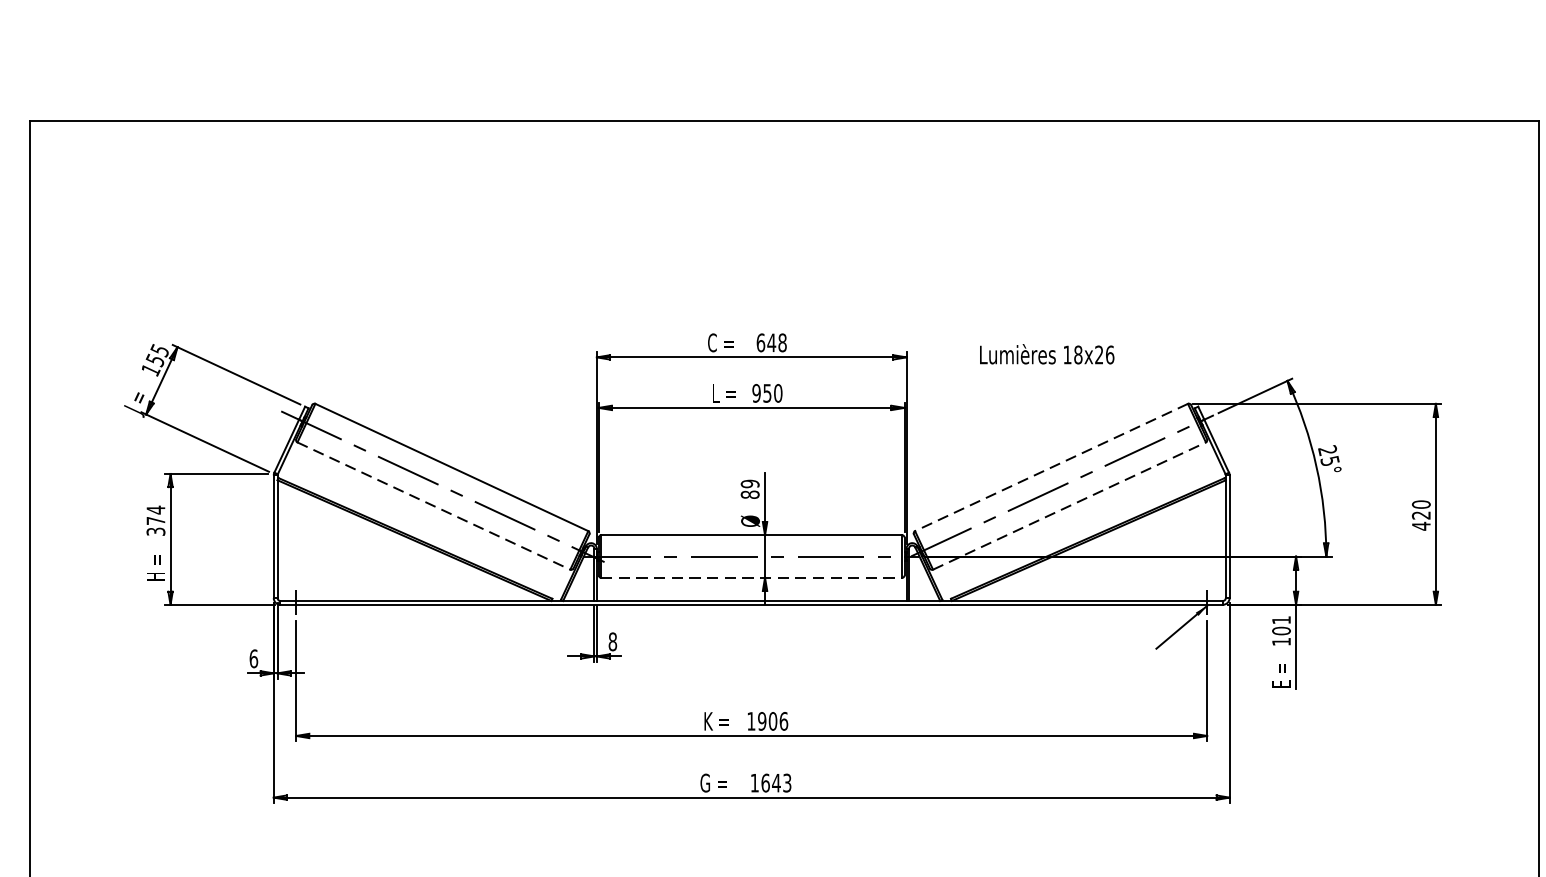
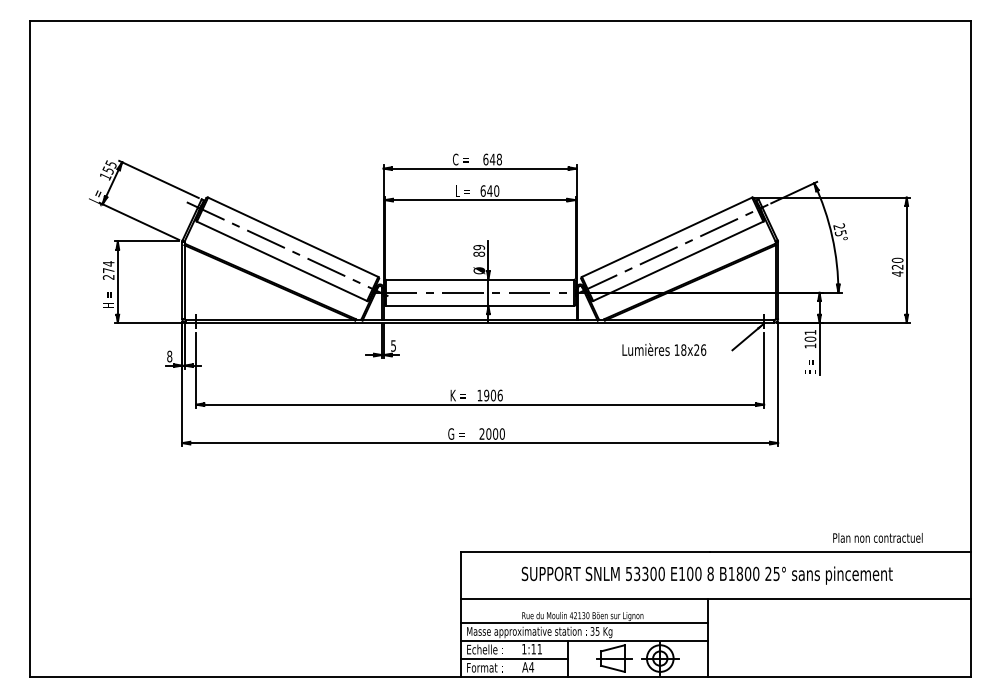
text: (1047, 353) -> (664, 349), moved
text: (761, 392) -> (486, 190), 950 -> 640
line: (1052, 467) -> (667, 237), dashed -> solid
line: (434, 506) -> (282, 261), dashed -> solid
line: (1069, 506) -> (678, 261), dashed -> solid
text: (157, 530) -> (109, 276), 374 -> 274
line: (752, 578) -> (480, 306), dashed -> solid
text: (612, 641) -> (393, 345), 8 -> 5
text: (253, 658) -> (169, 356), 6 -> 8
text: (769, 782) -> (491, 433), 1643 -> 2000

